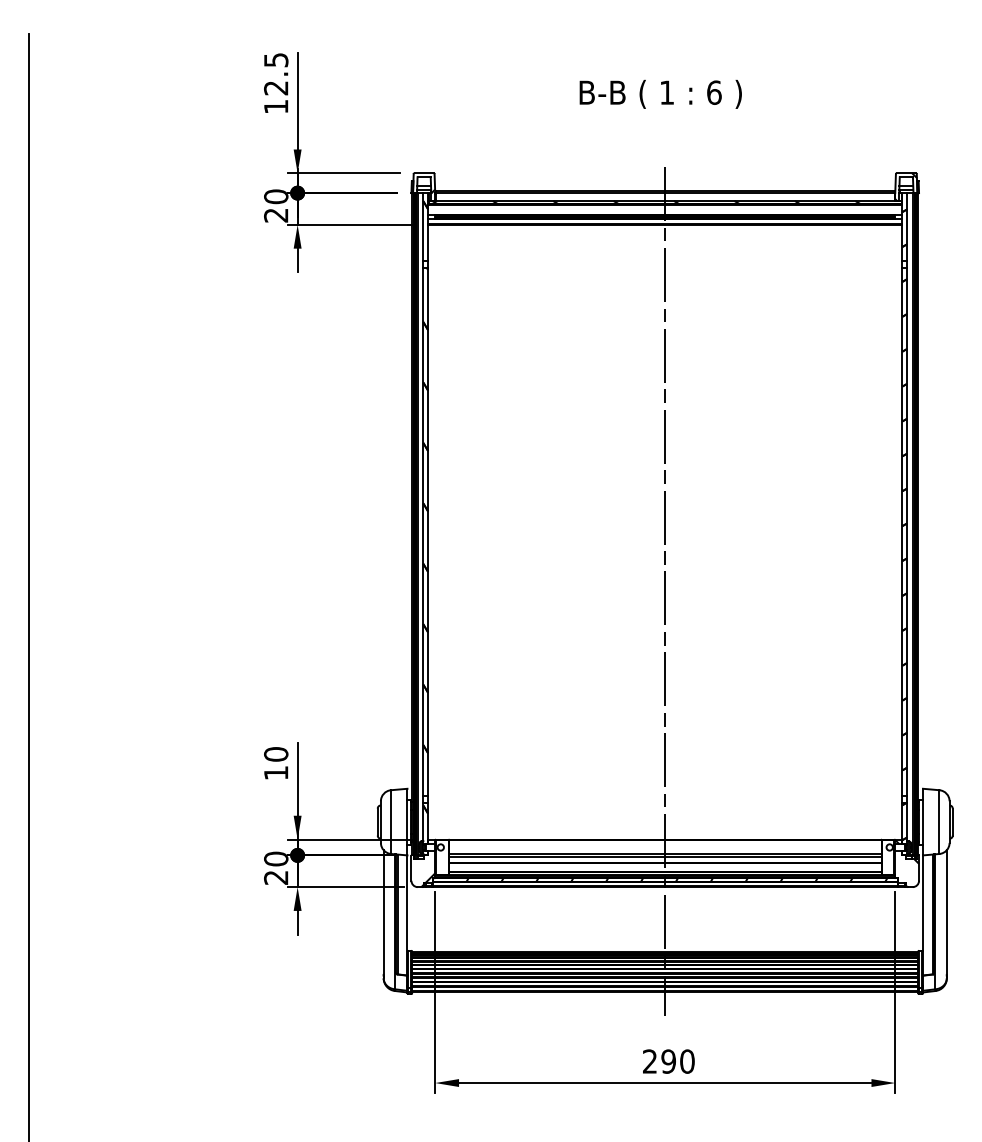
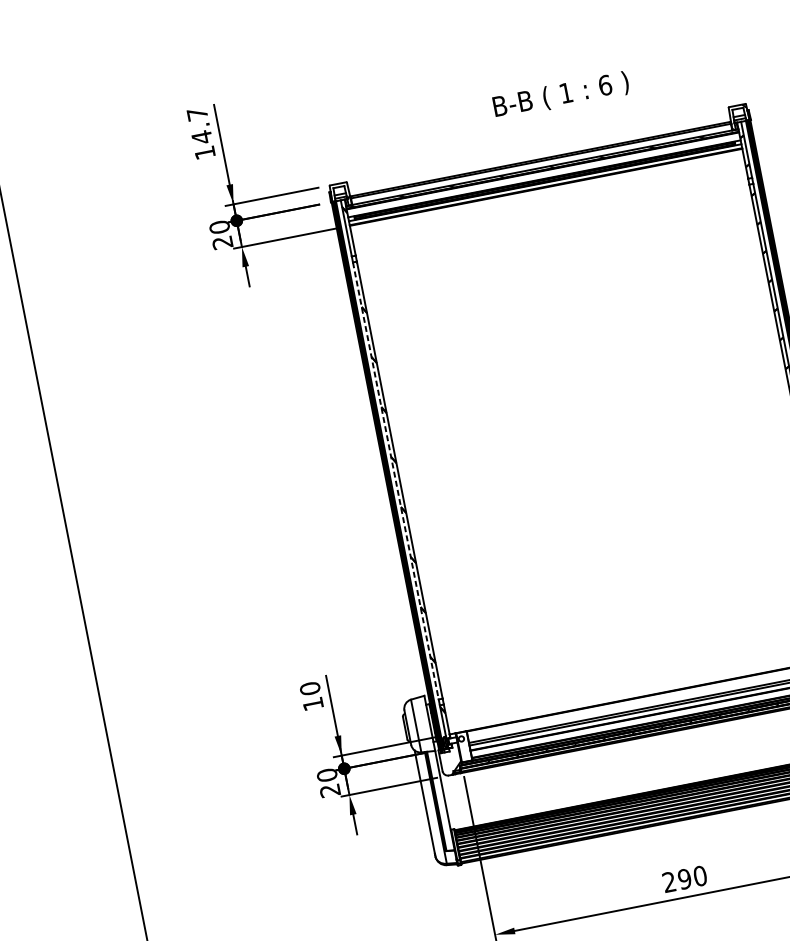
text: (276, 74) -> (200, 126), 12.5 -> 14.7
text: (660, 93) -> (560, 94), moved
line: (423, 532) -> (396, 481), solid -> dashed
line: (665, 591) -> (605, 490), removed

